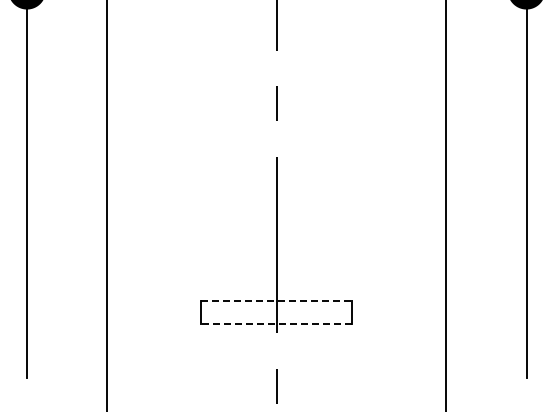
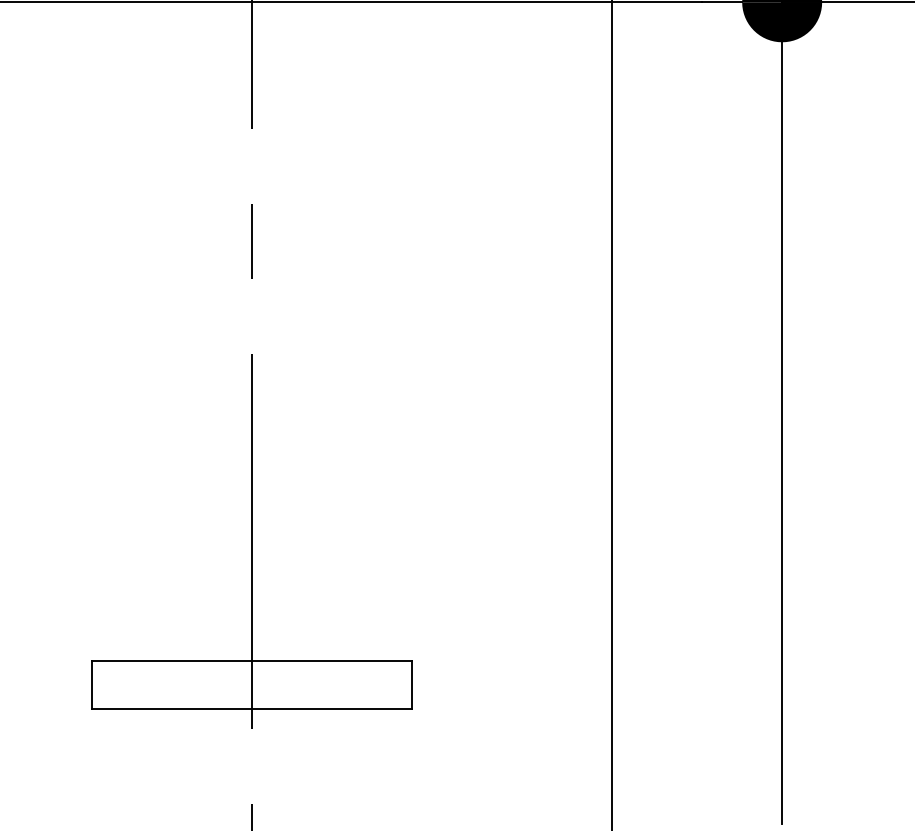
line: (277, 301) -> (253, 661), dashed -> solid
line: (276, 323) -> (251, 708), dashed -> solid

